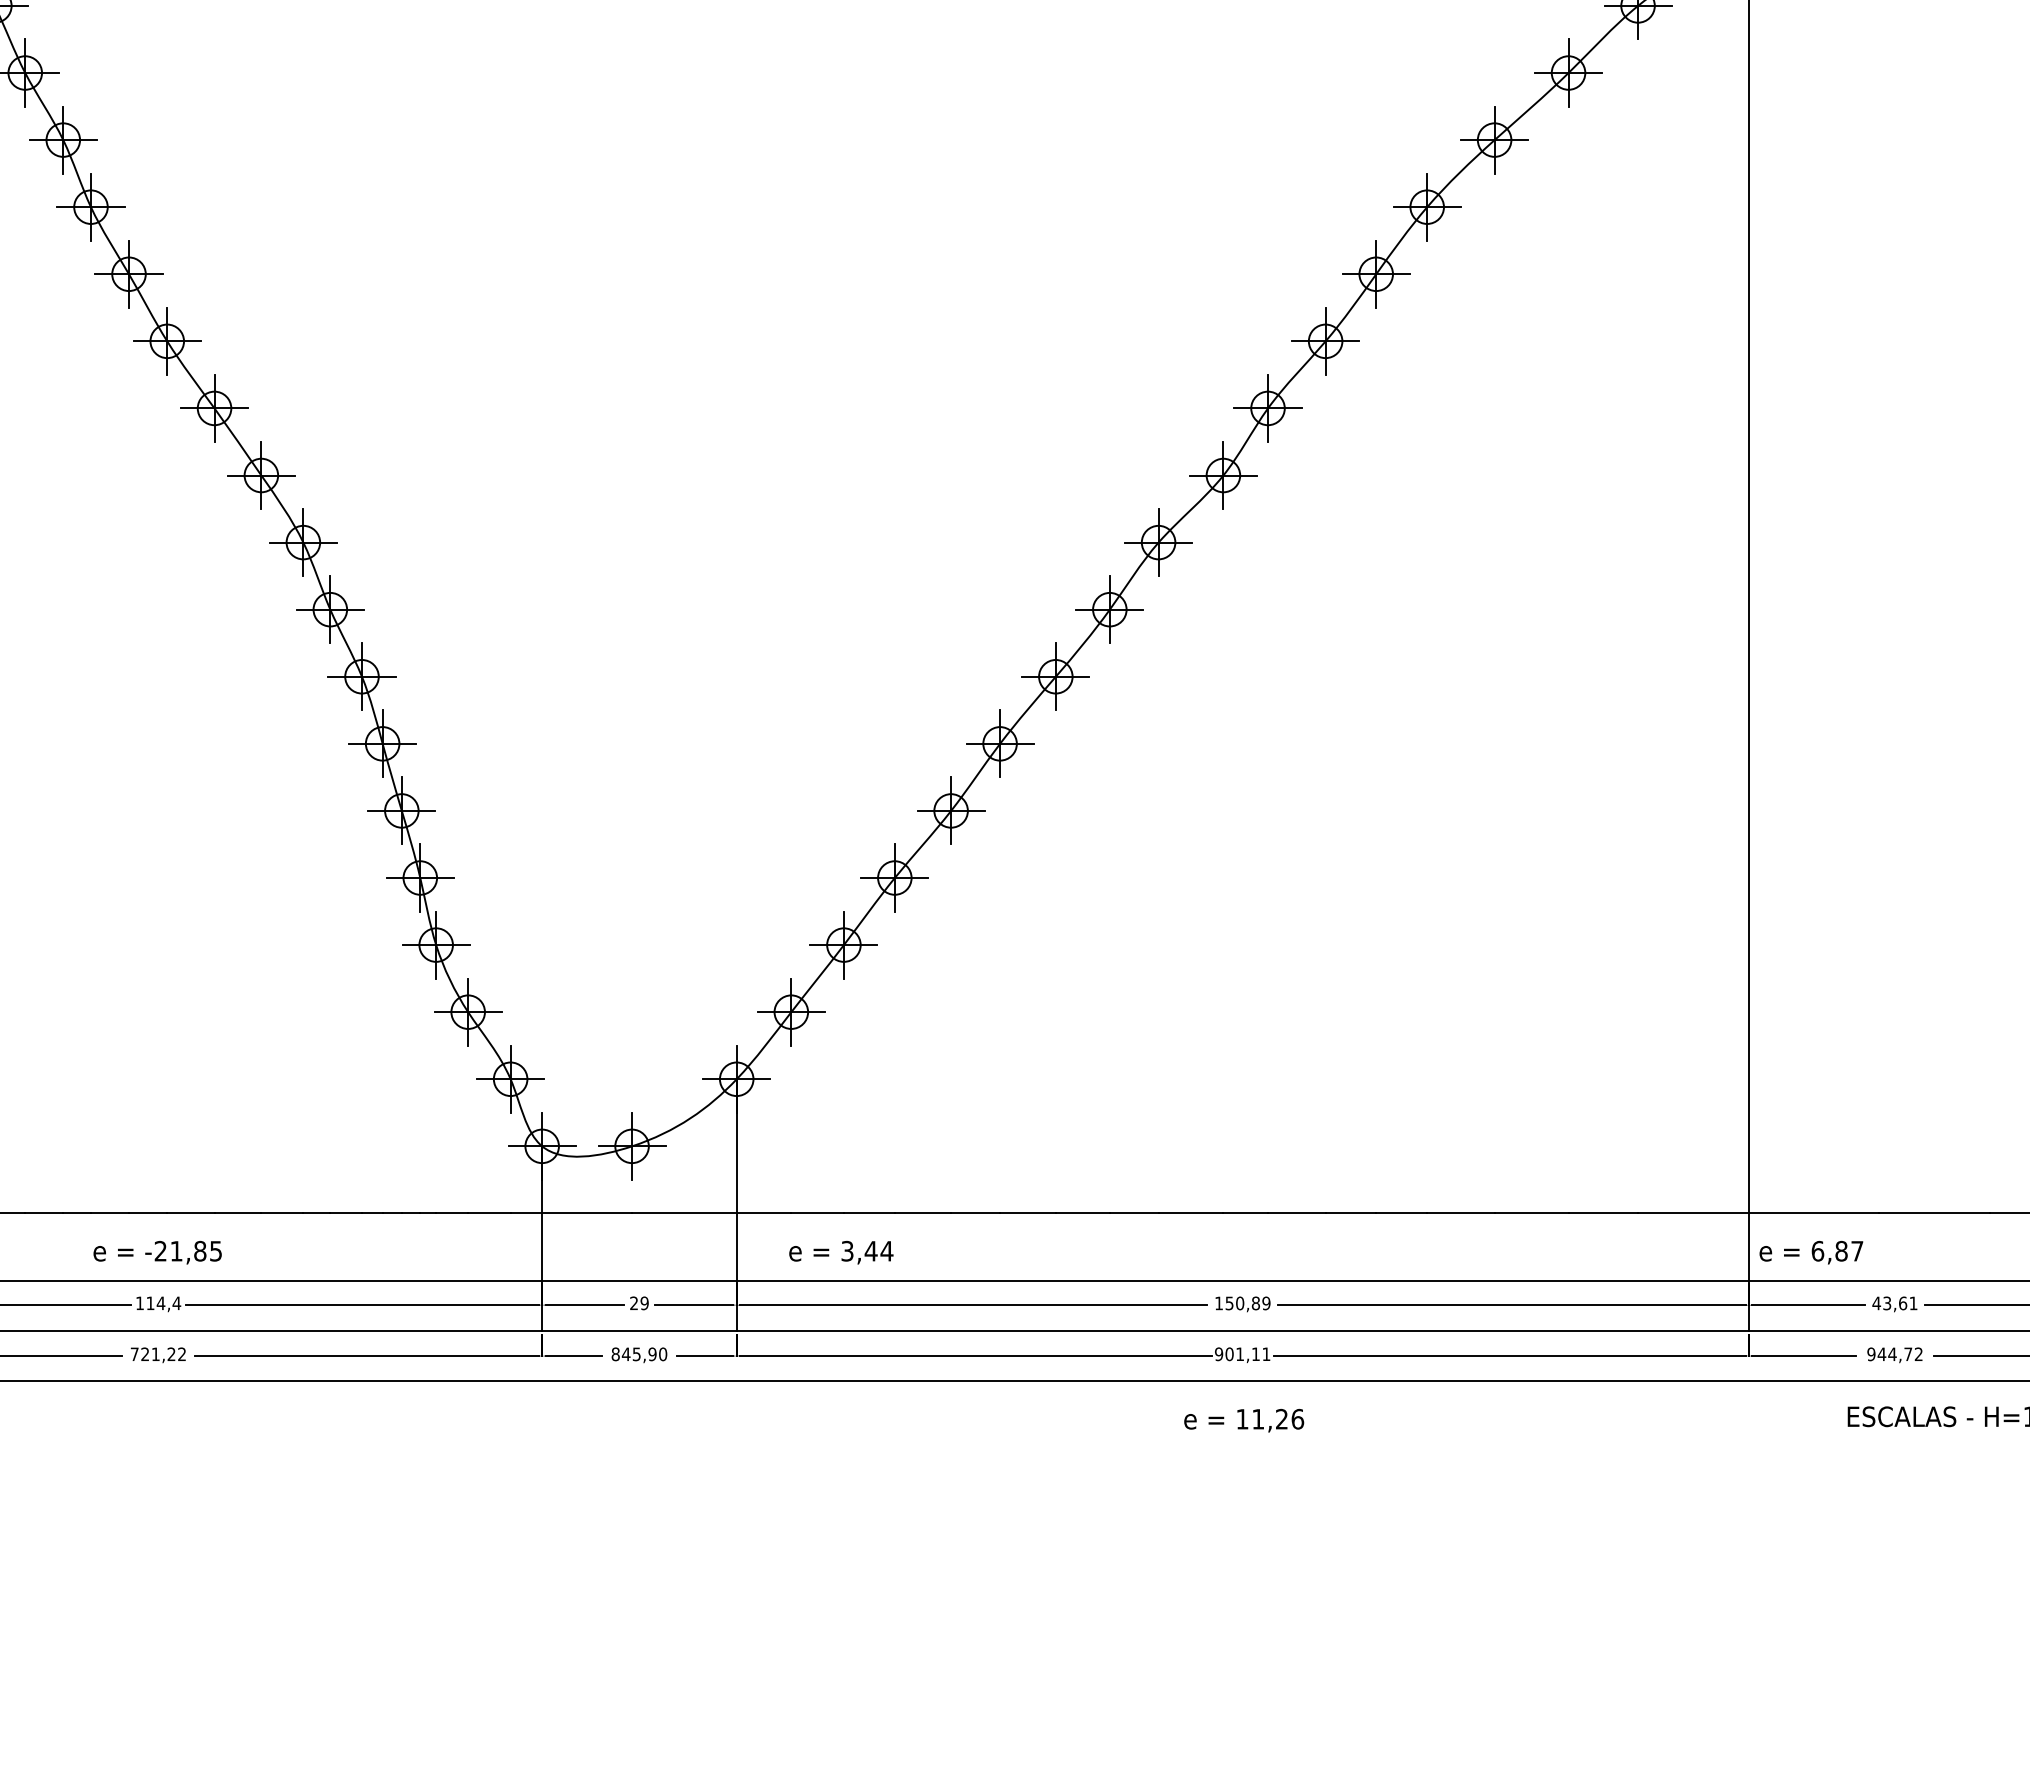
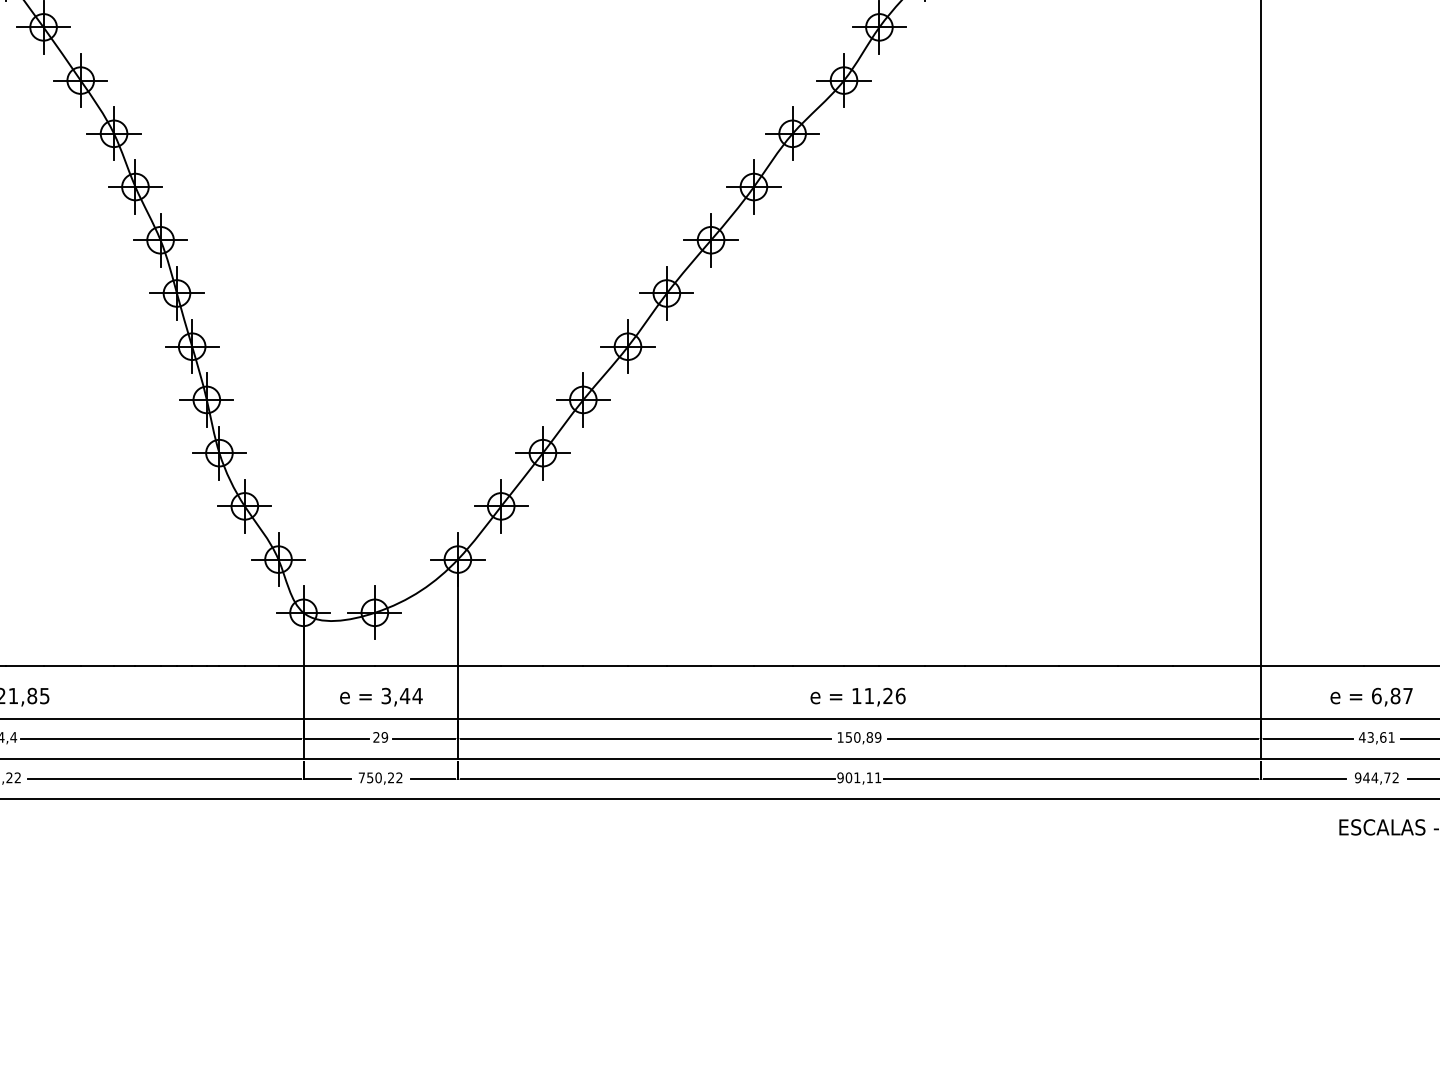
text: (841, 1252) -> (381, 697), moved
text: (1811, 1252) -> (1371, 697), moved
text: (639, 1354) -> (380, 777), 845,90 -> 750,22
text: (1244, 1420) -> (858, 697), moved

